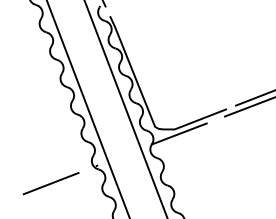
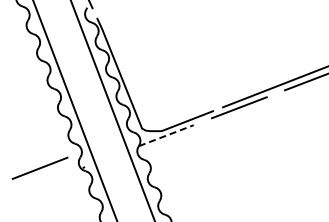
line: (179, 133) -> (166, 135), solid -> dashed
line: (50, 182) -> (39, 167), moved

